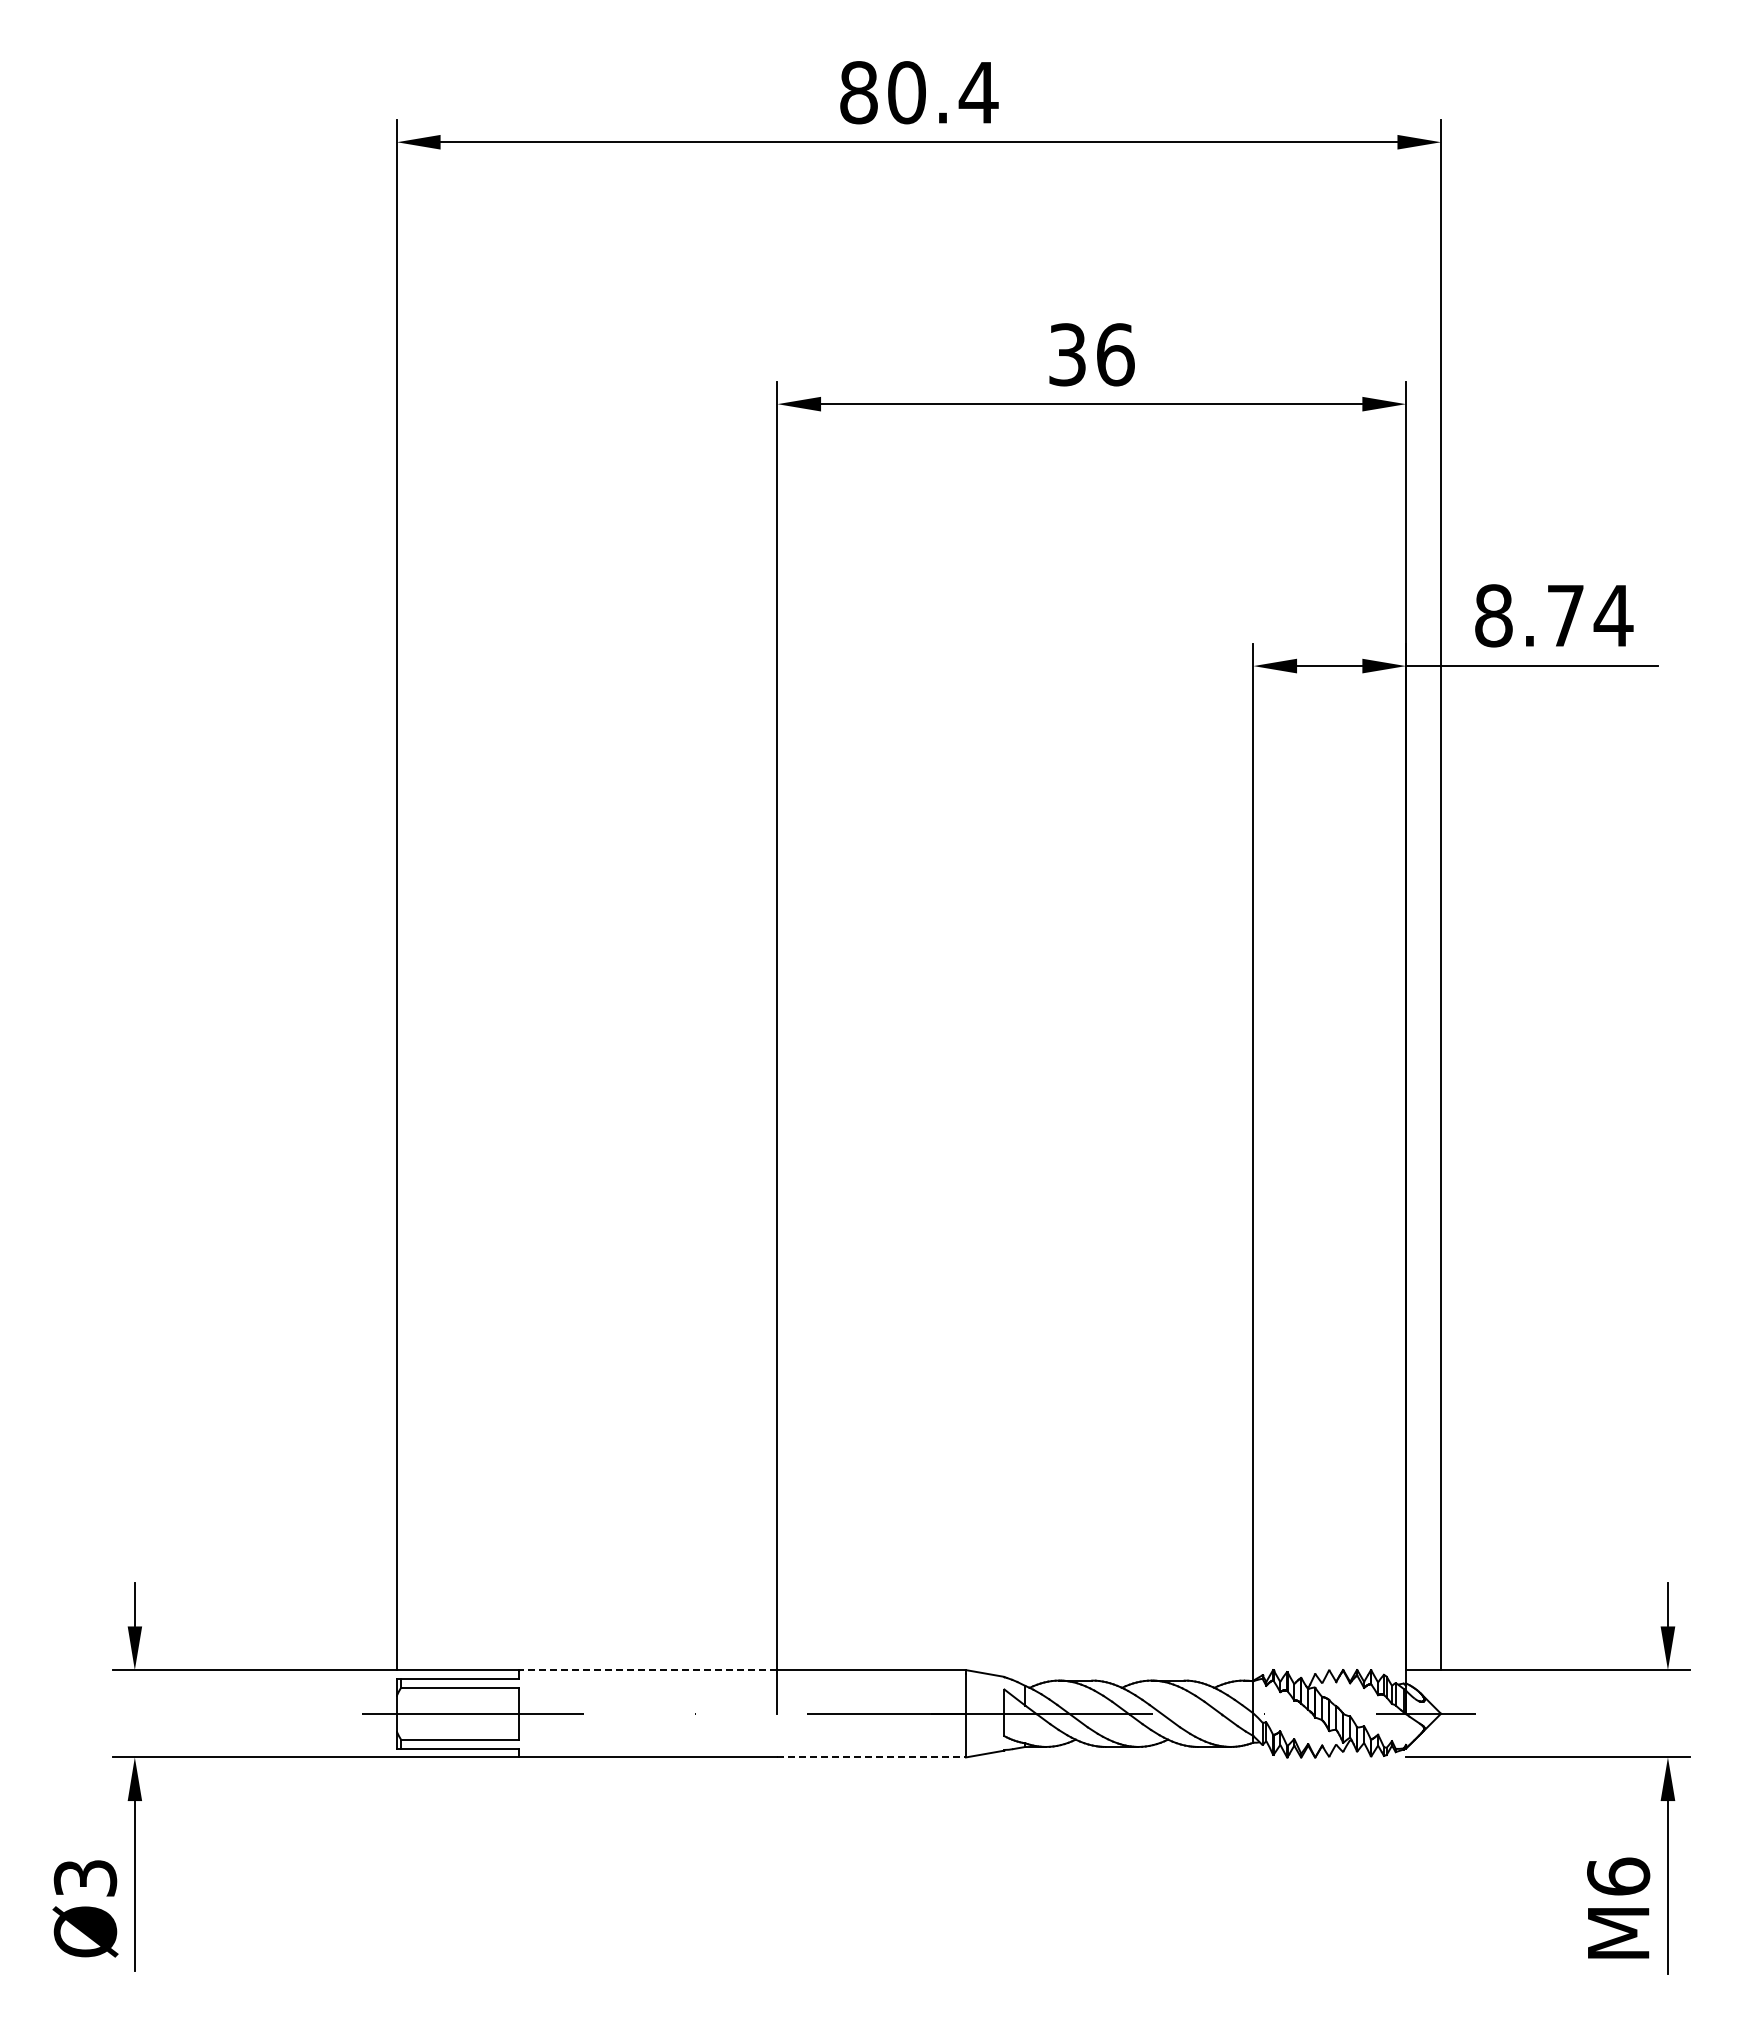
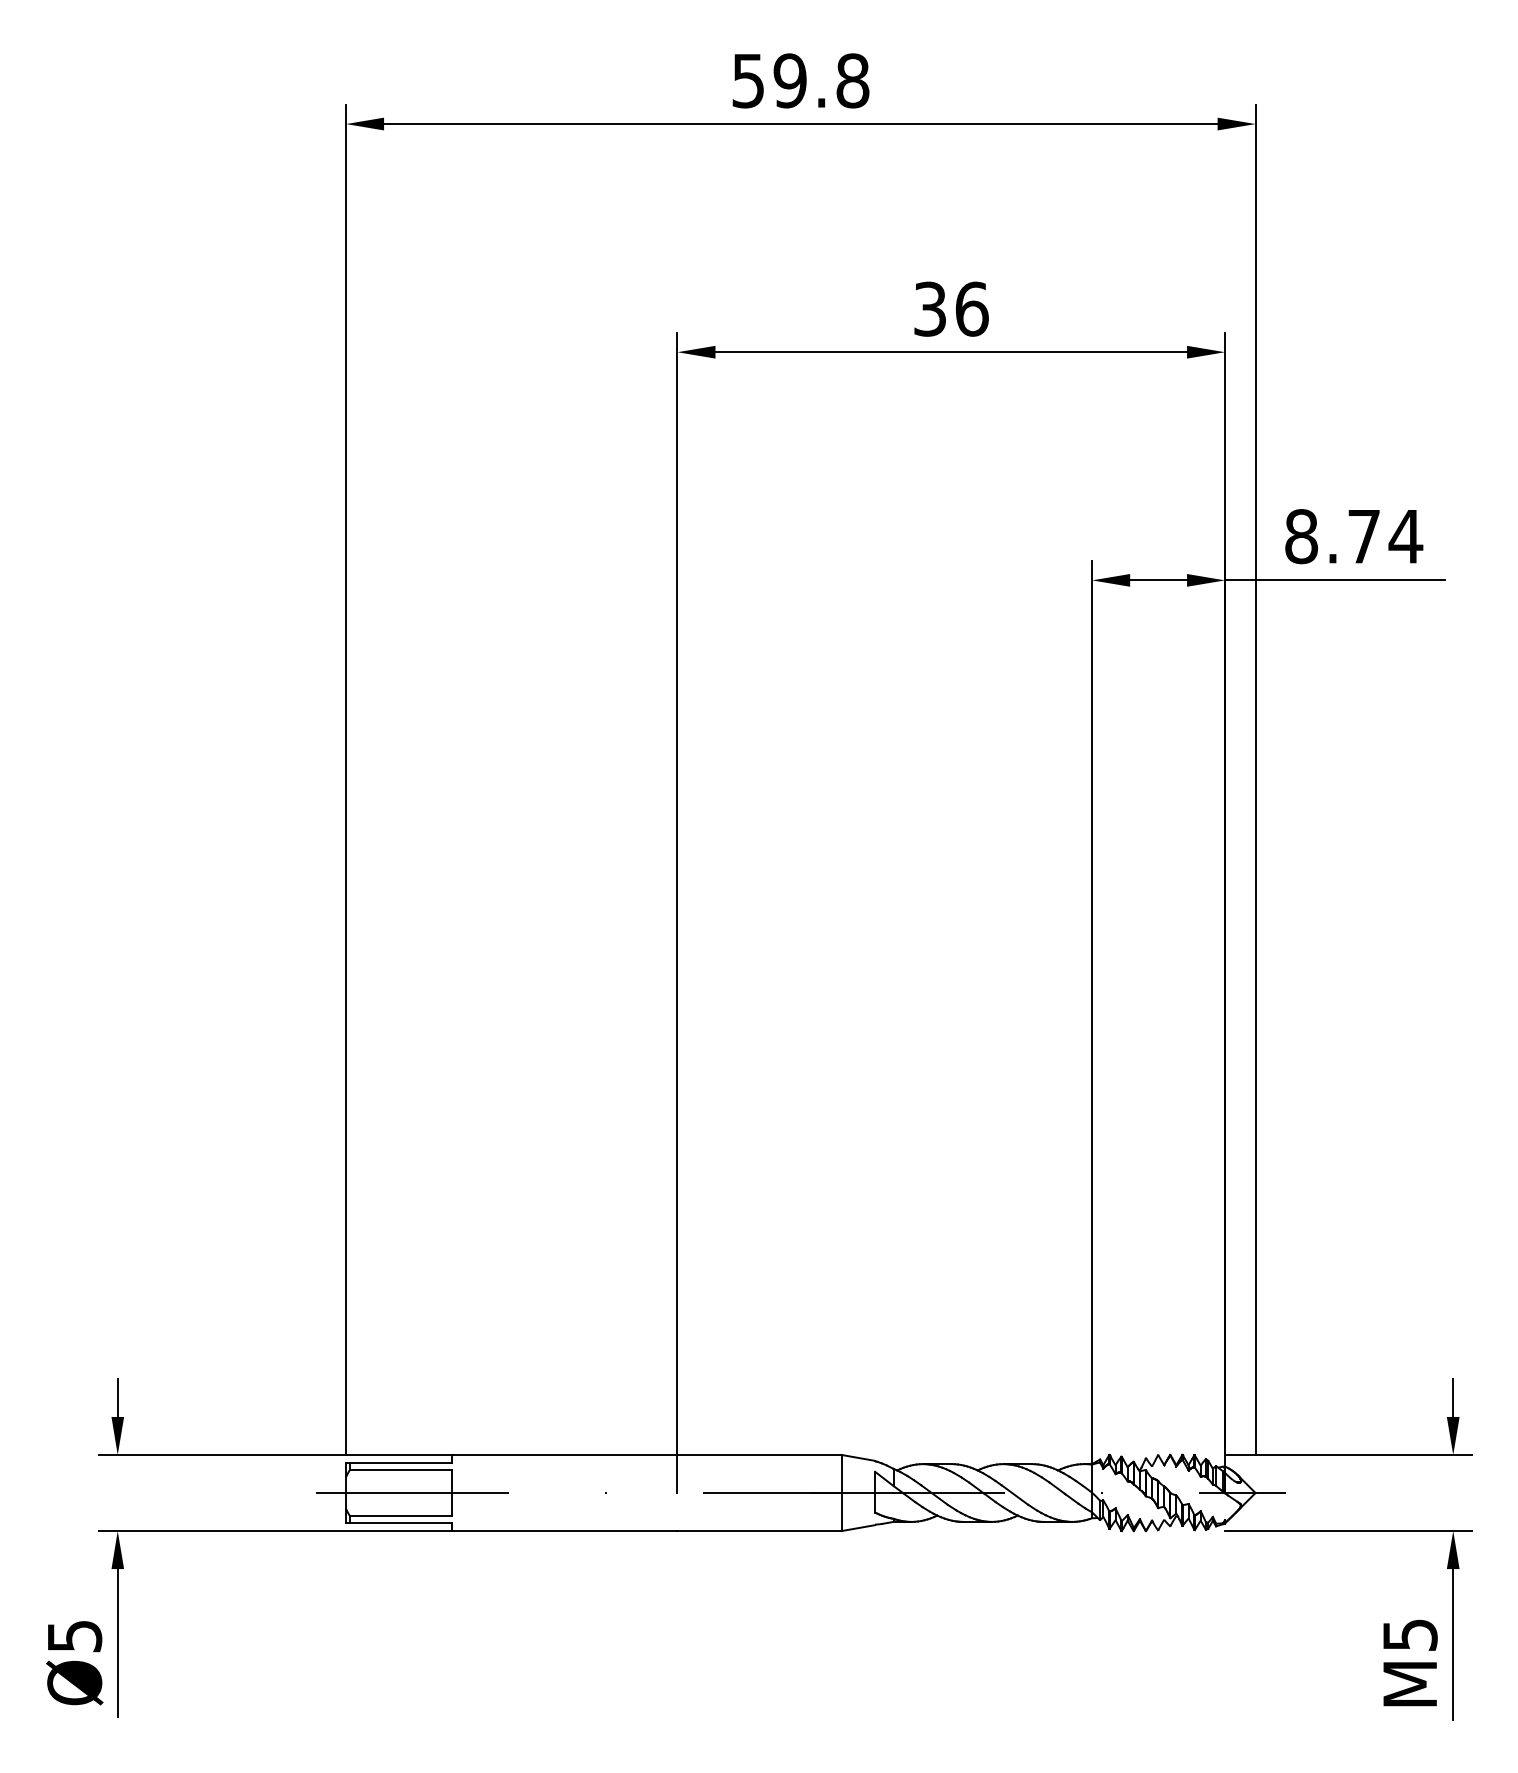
text: (919, 92) -> (801, 80), 80.4 -> 59.8
line: (647, 1670) -> (564, 1455), dashed -> solid
line: (872, 1757) -> (760, 1531), dashed -> solid
text: (1618, 1876) -> (1410, 1634), M6 -> M5
text: (84, 1878) -> (73, 1636), Ø3 -> Ø5

